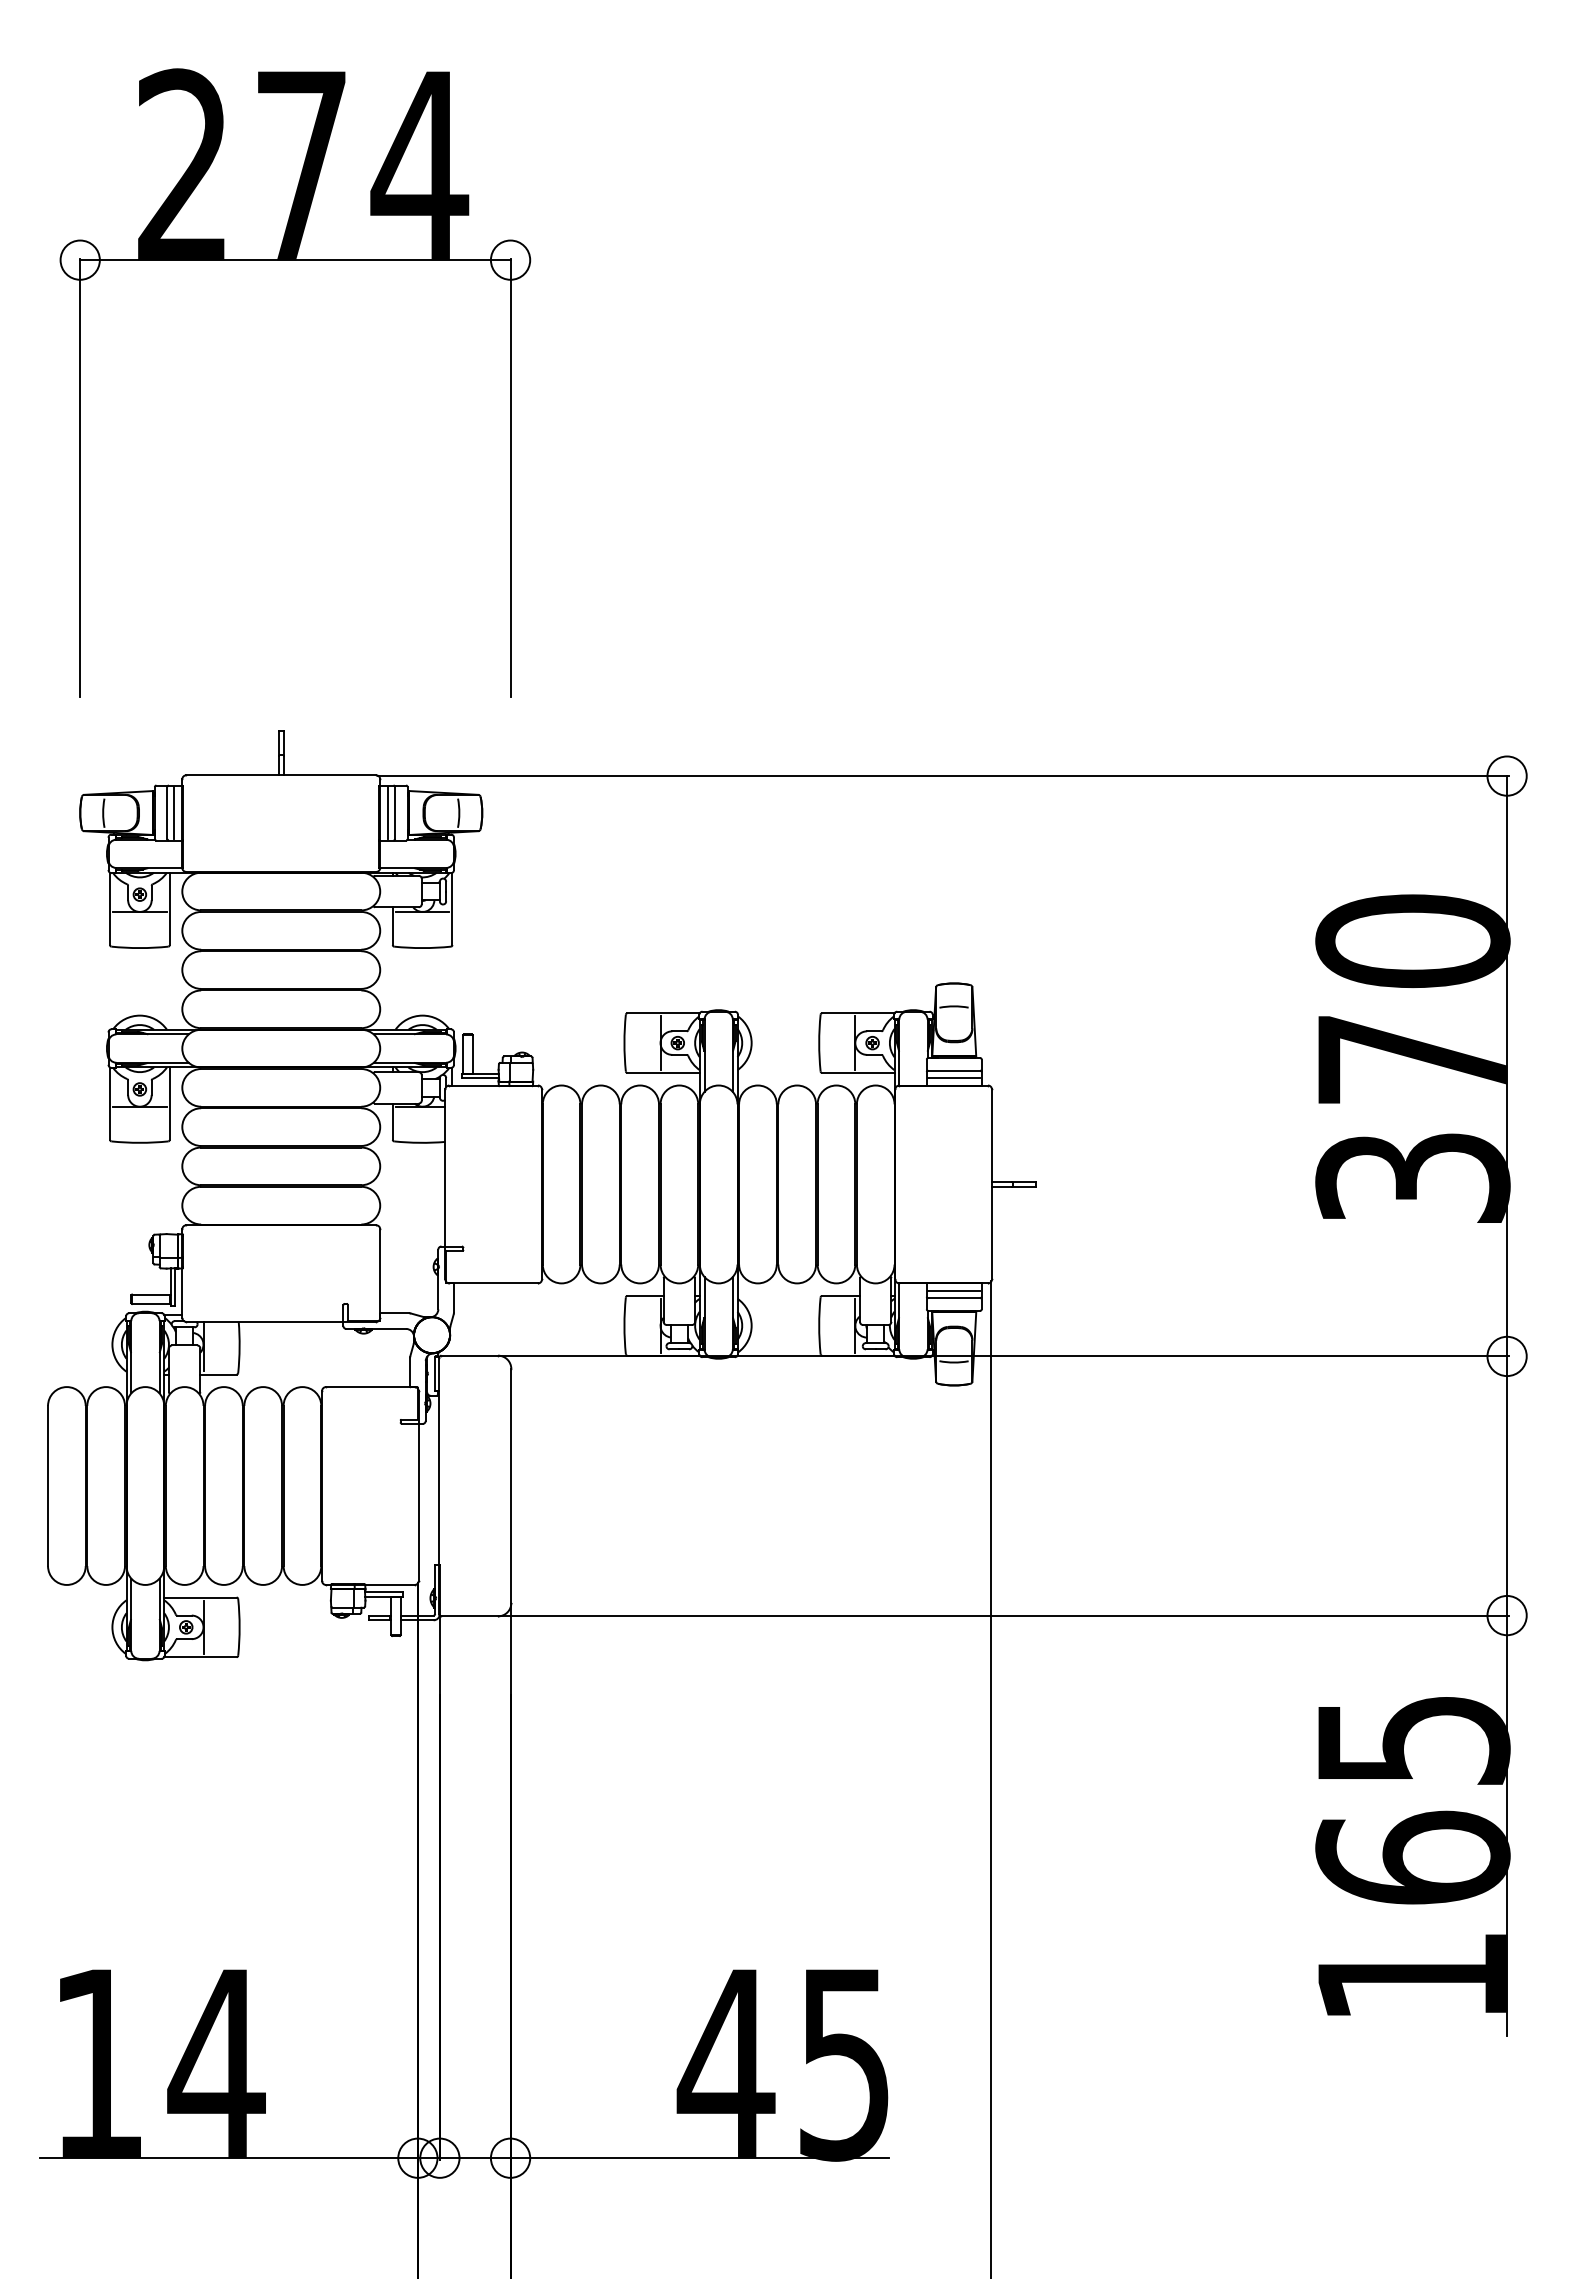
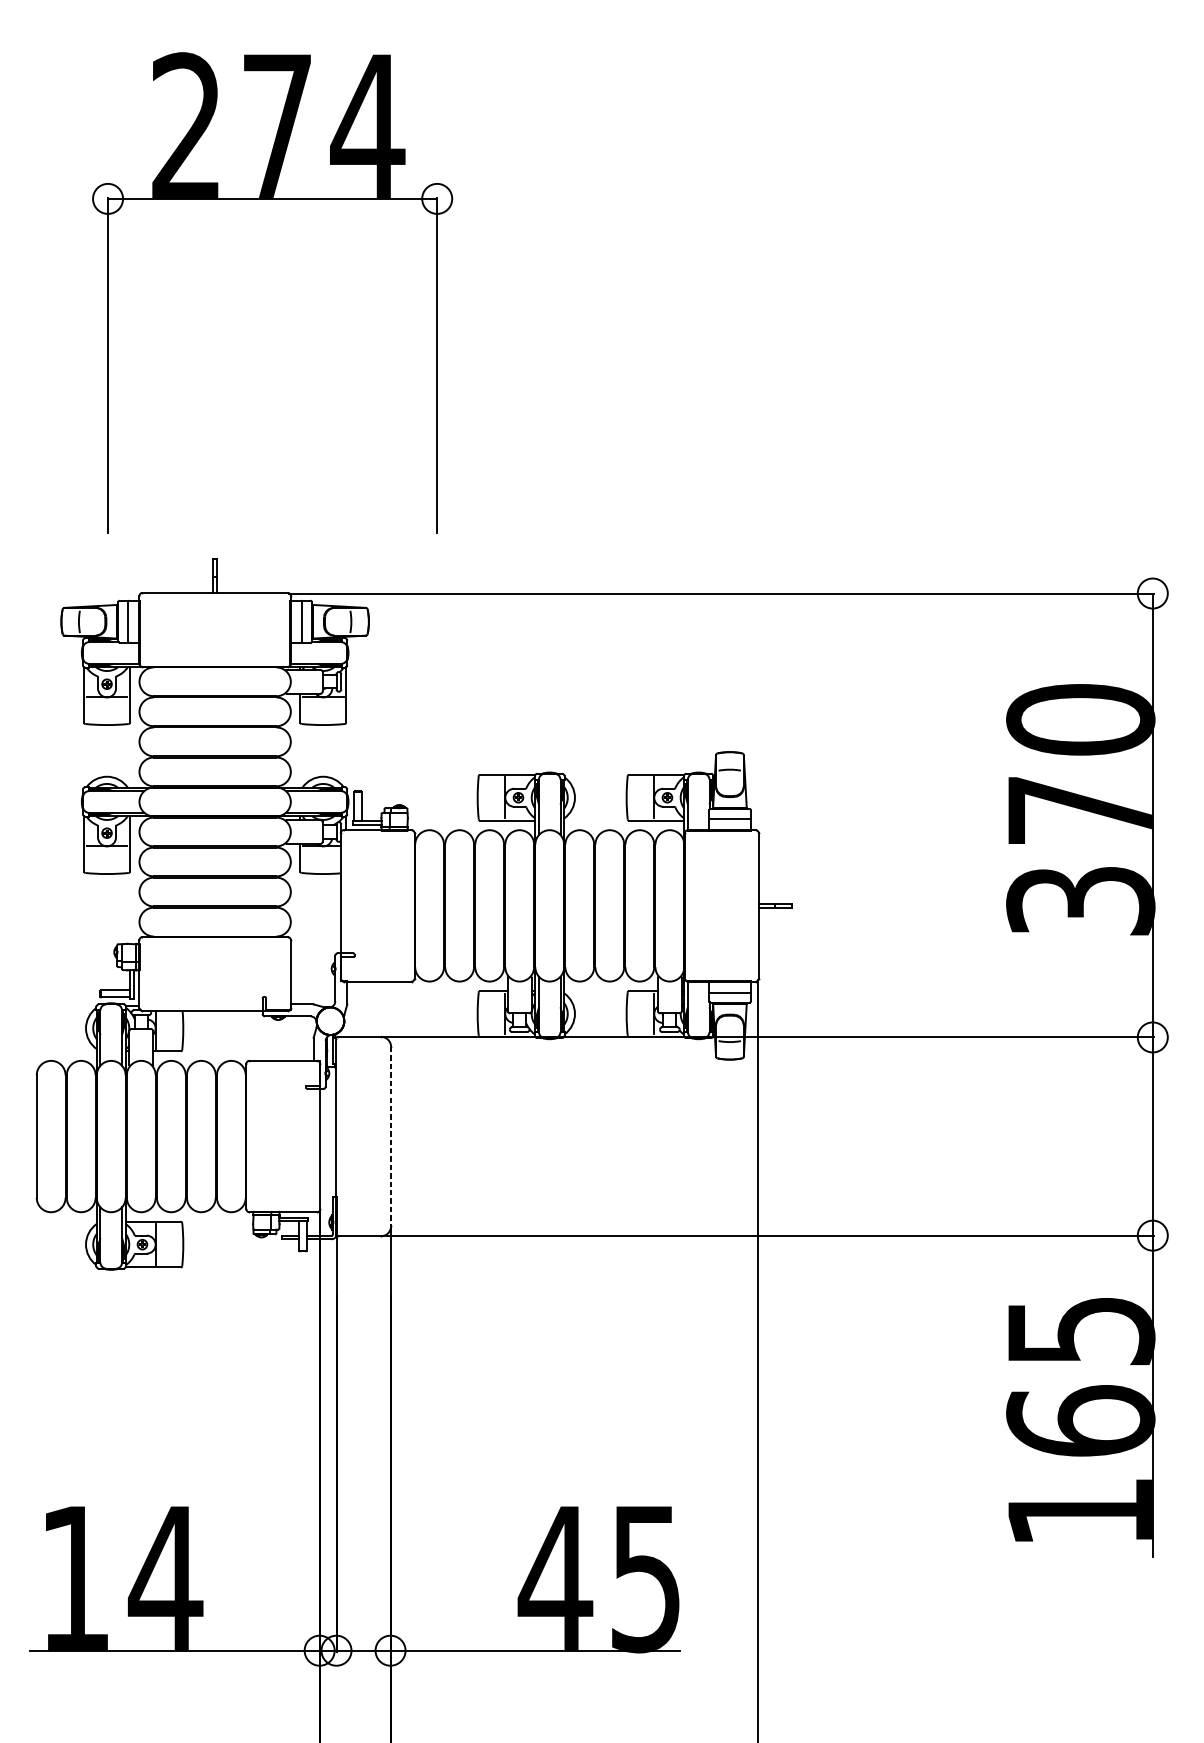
part: (295, 260) -> (272, 199), moved
line: (174, 813) -> (133, 622), removed
line: (388, 813) -> (297, 622), removed
line: (954, 1077) -> (730, 824), removed
line: (954, 1291) -> (730, 987), removed
line: (511, 1486) -> (391, 1136), solid -> dashed

